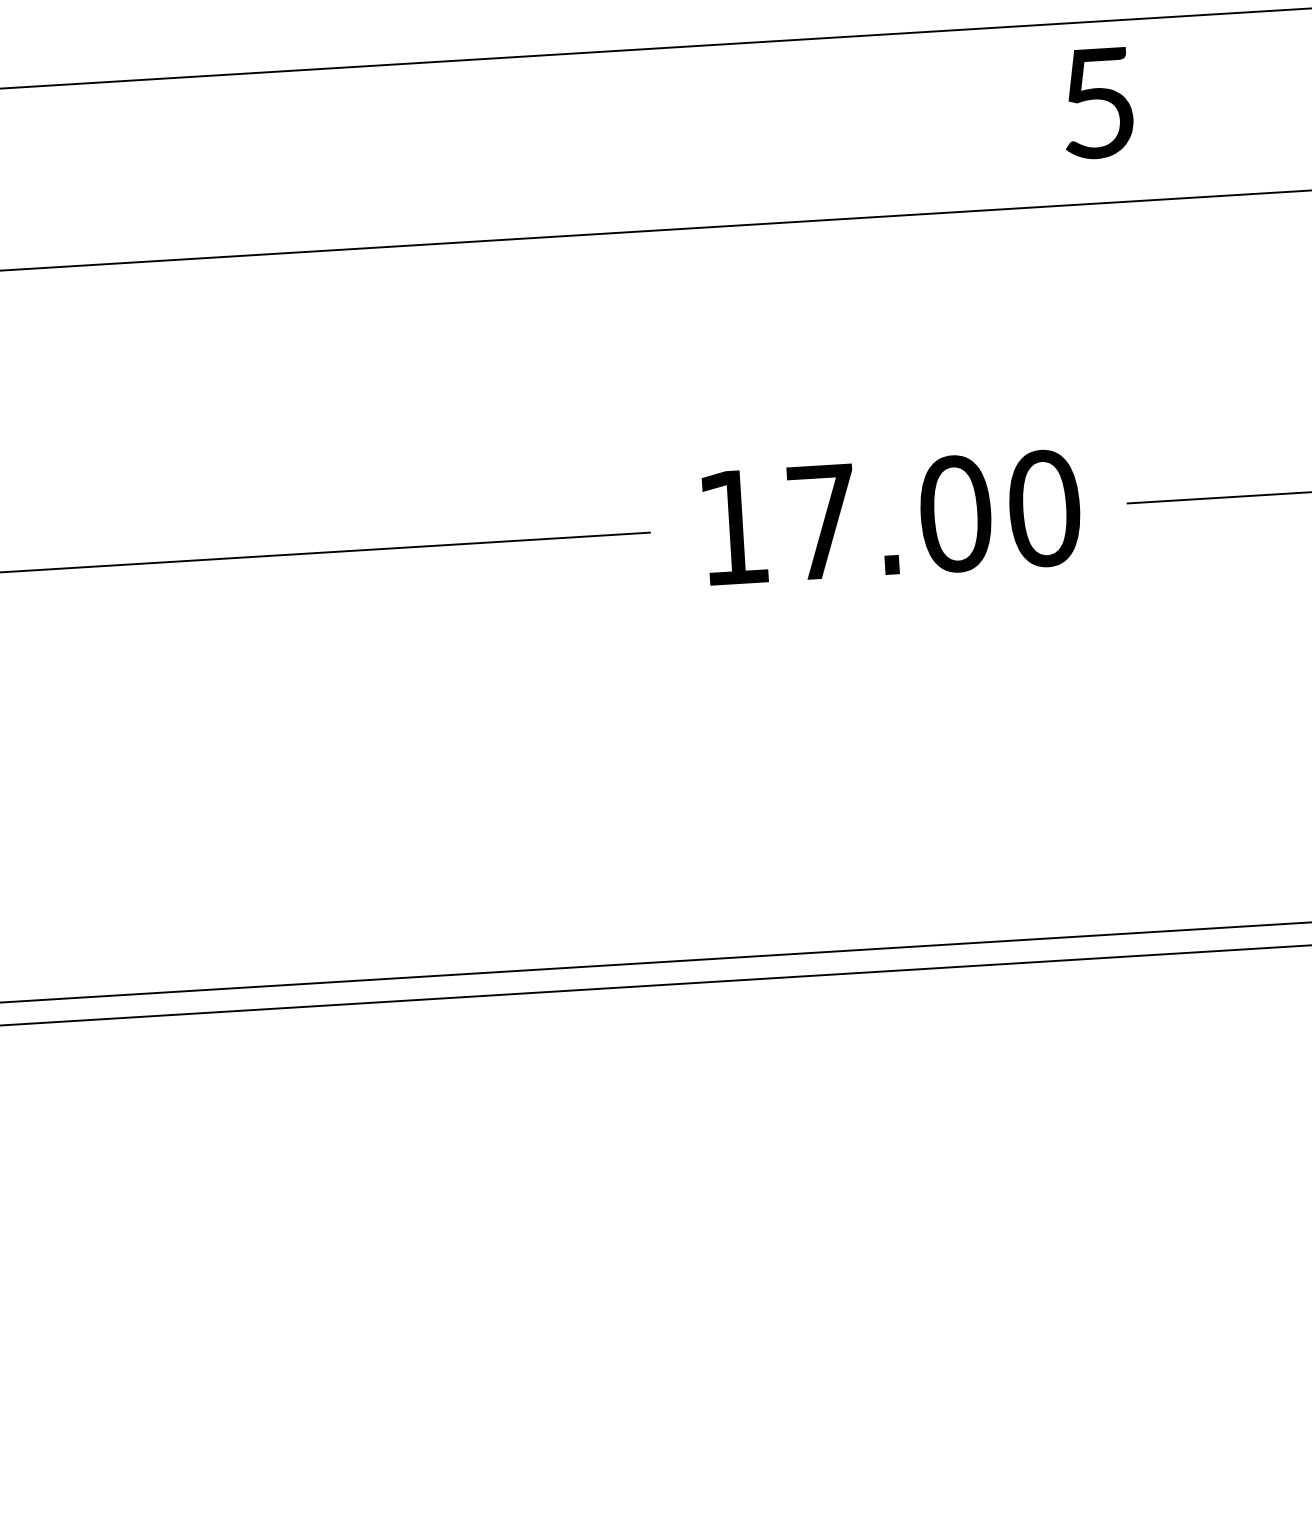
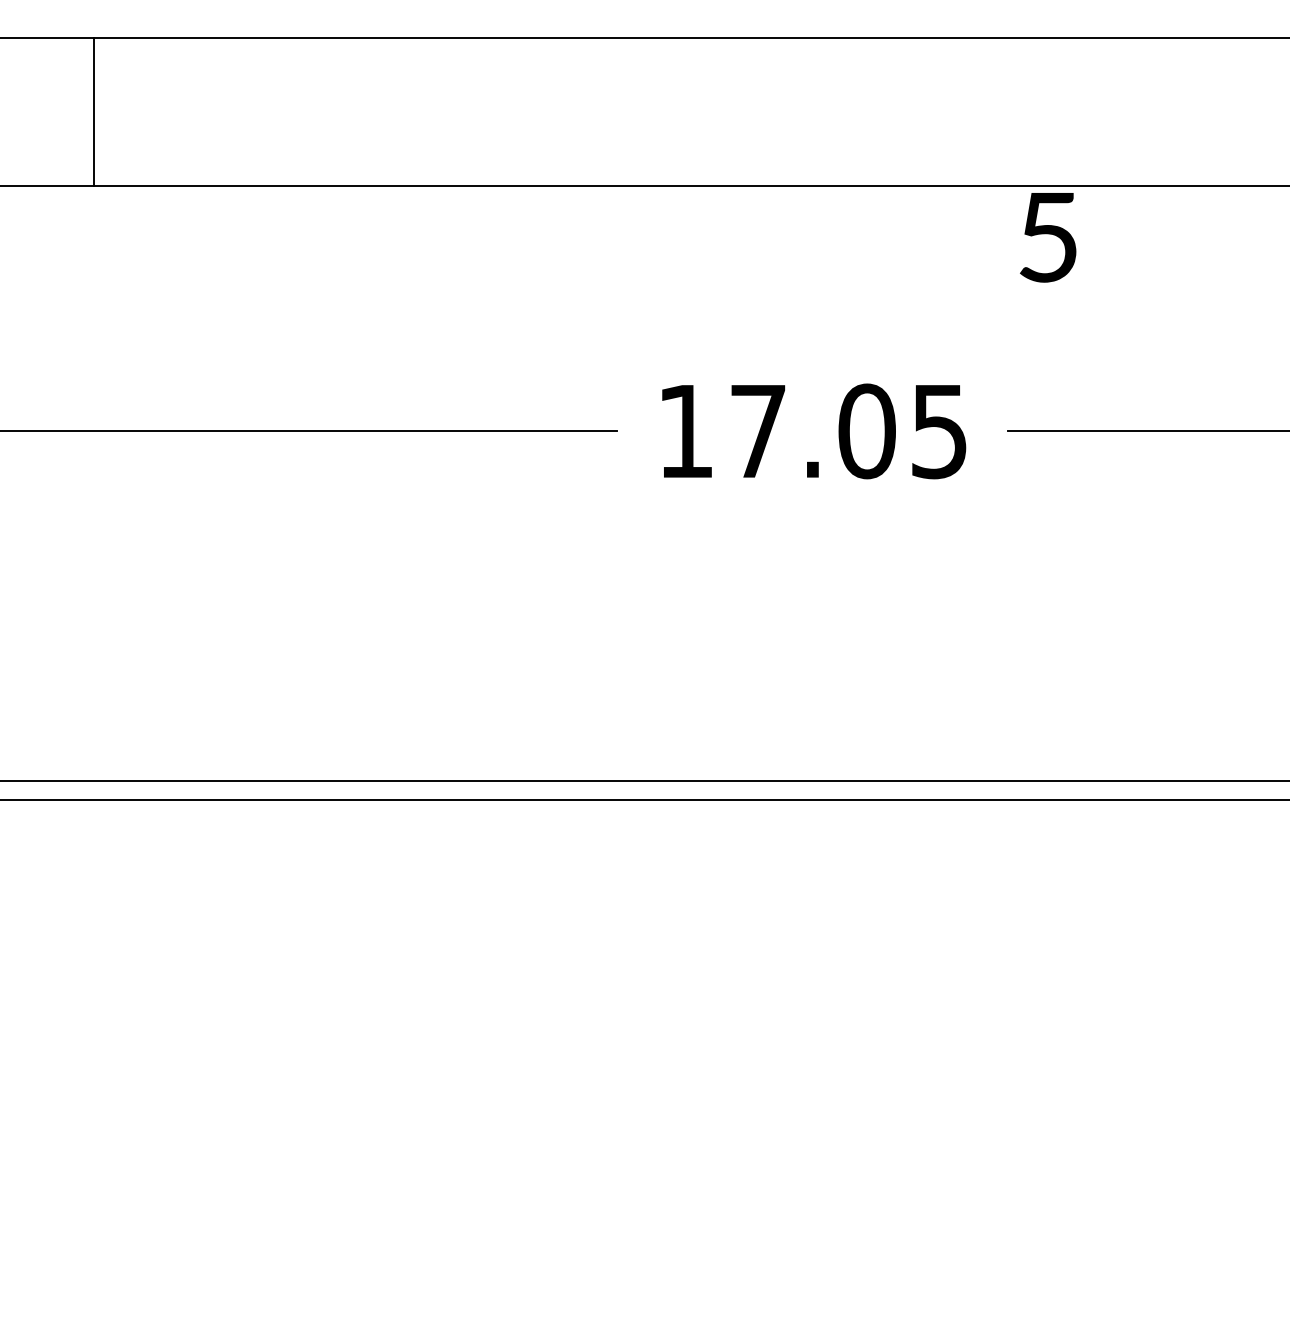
text: (1098, 103) -> (1048, 237), moved
text: (1044, 508) -> (939, 431), 17.00 -> 17.05

